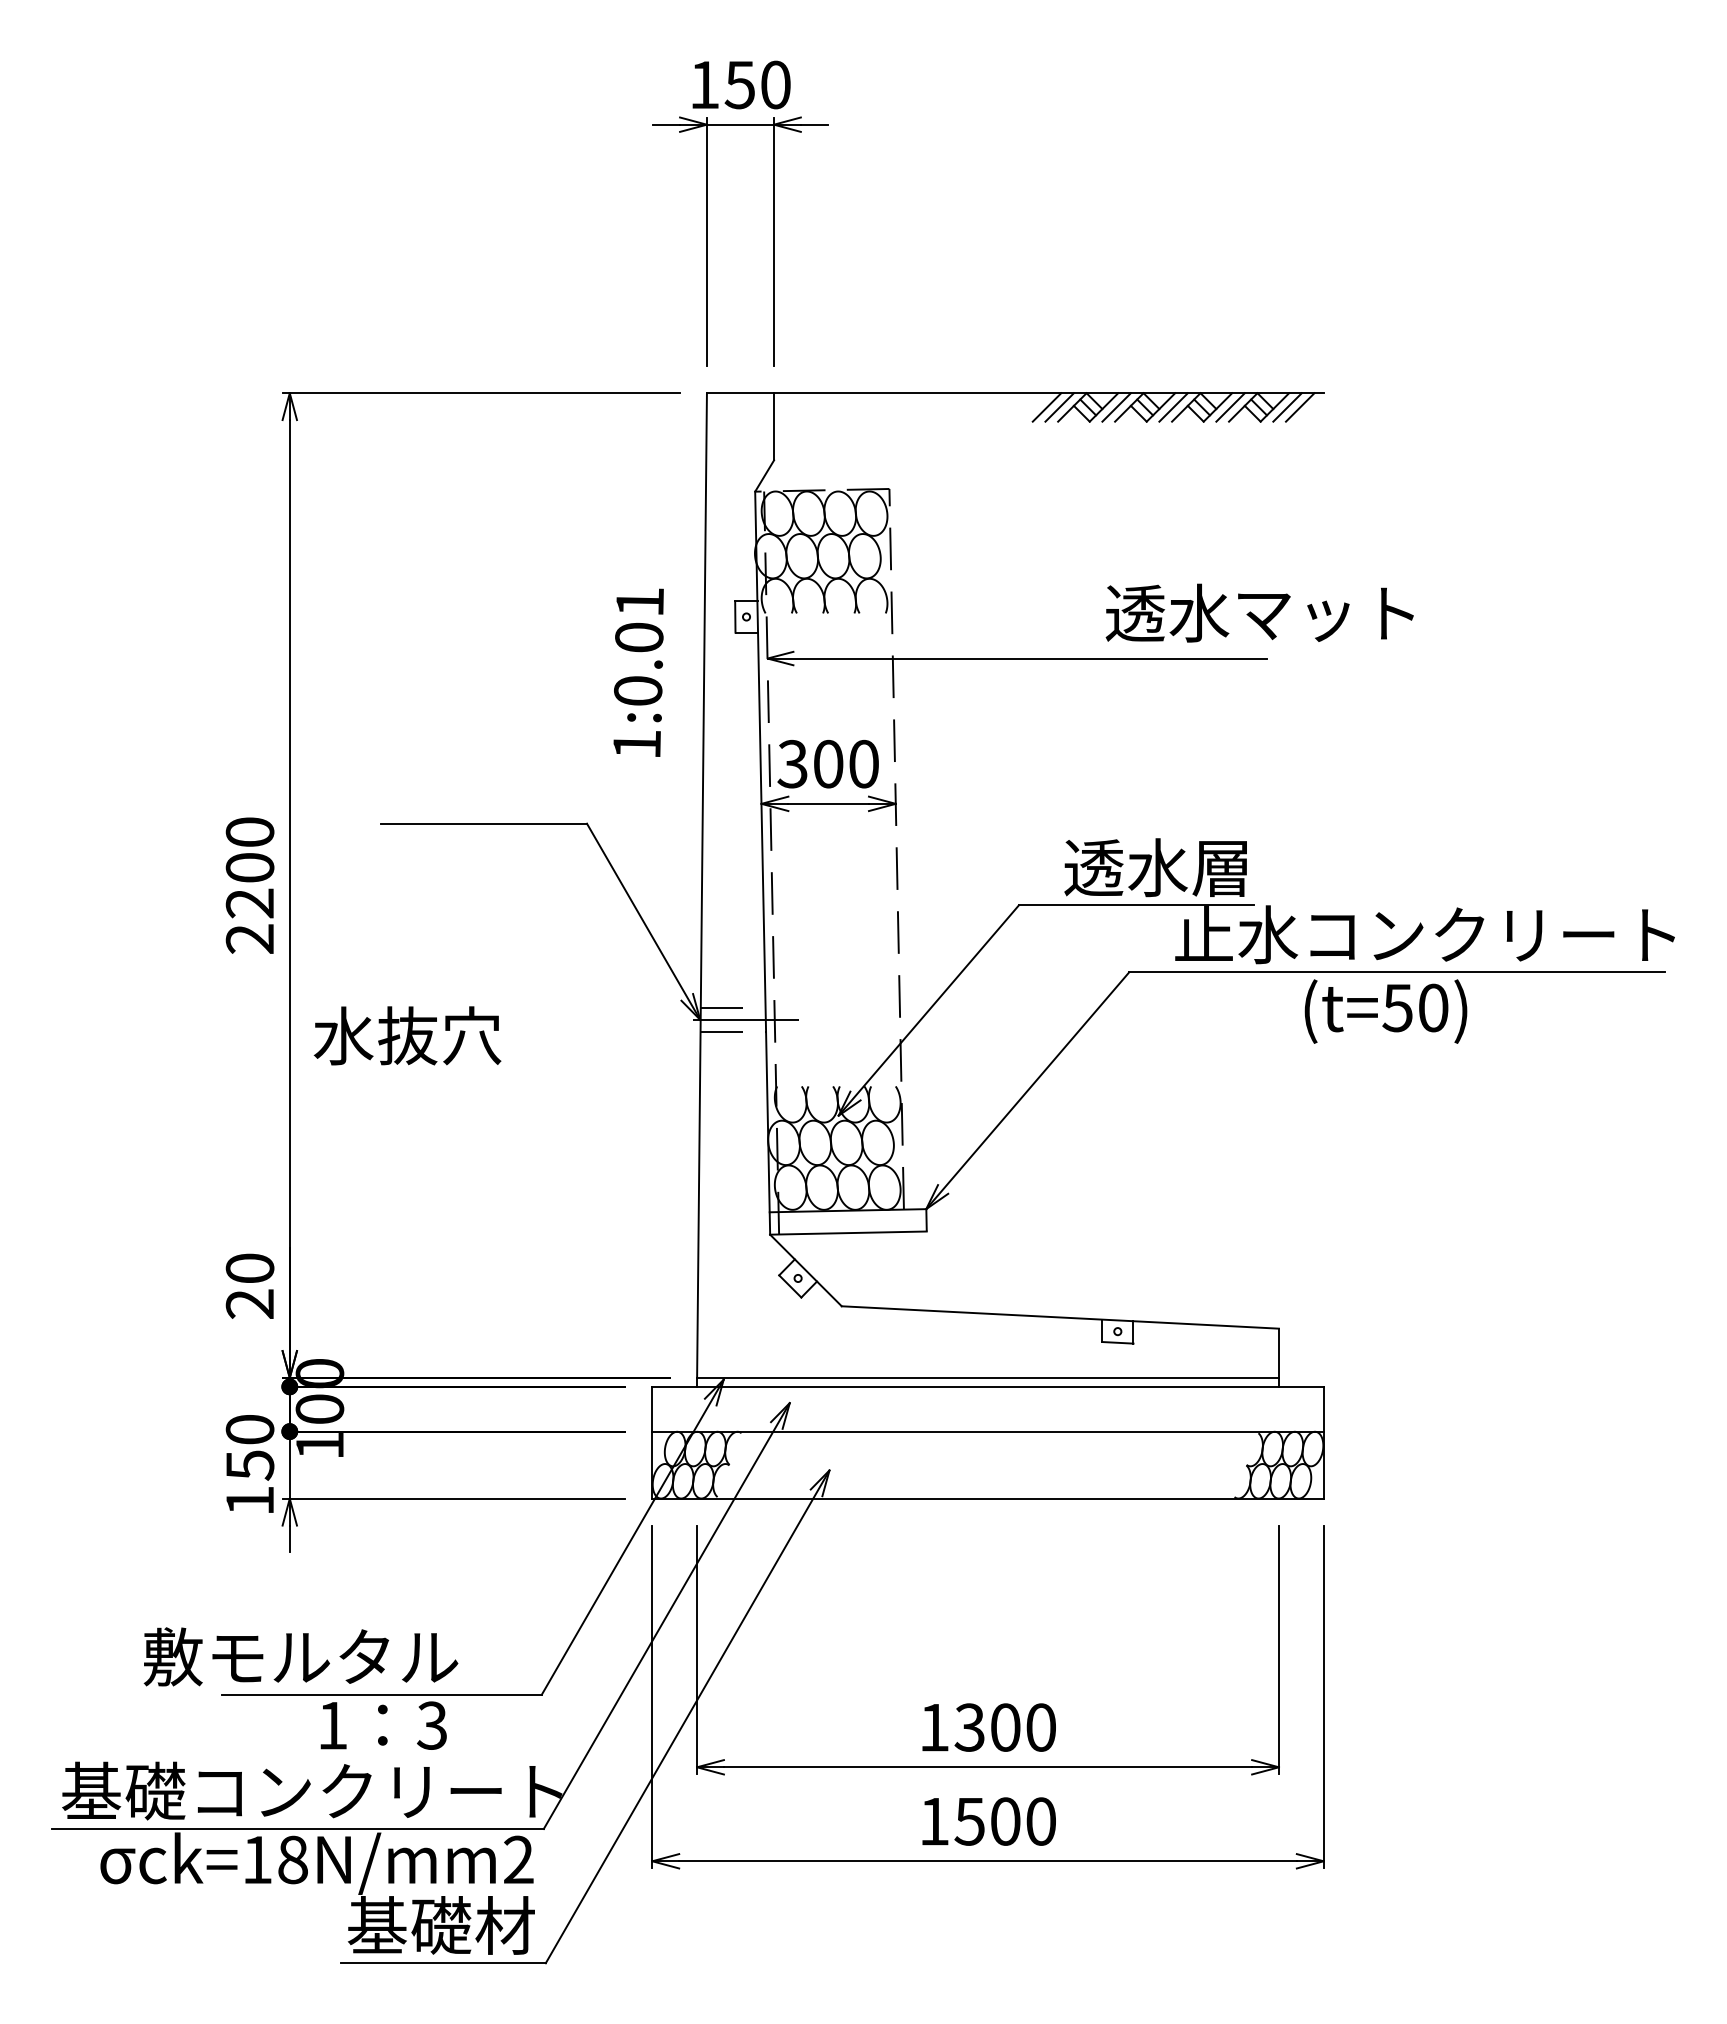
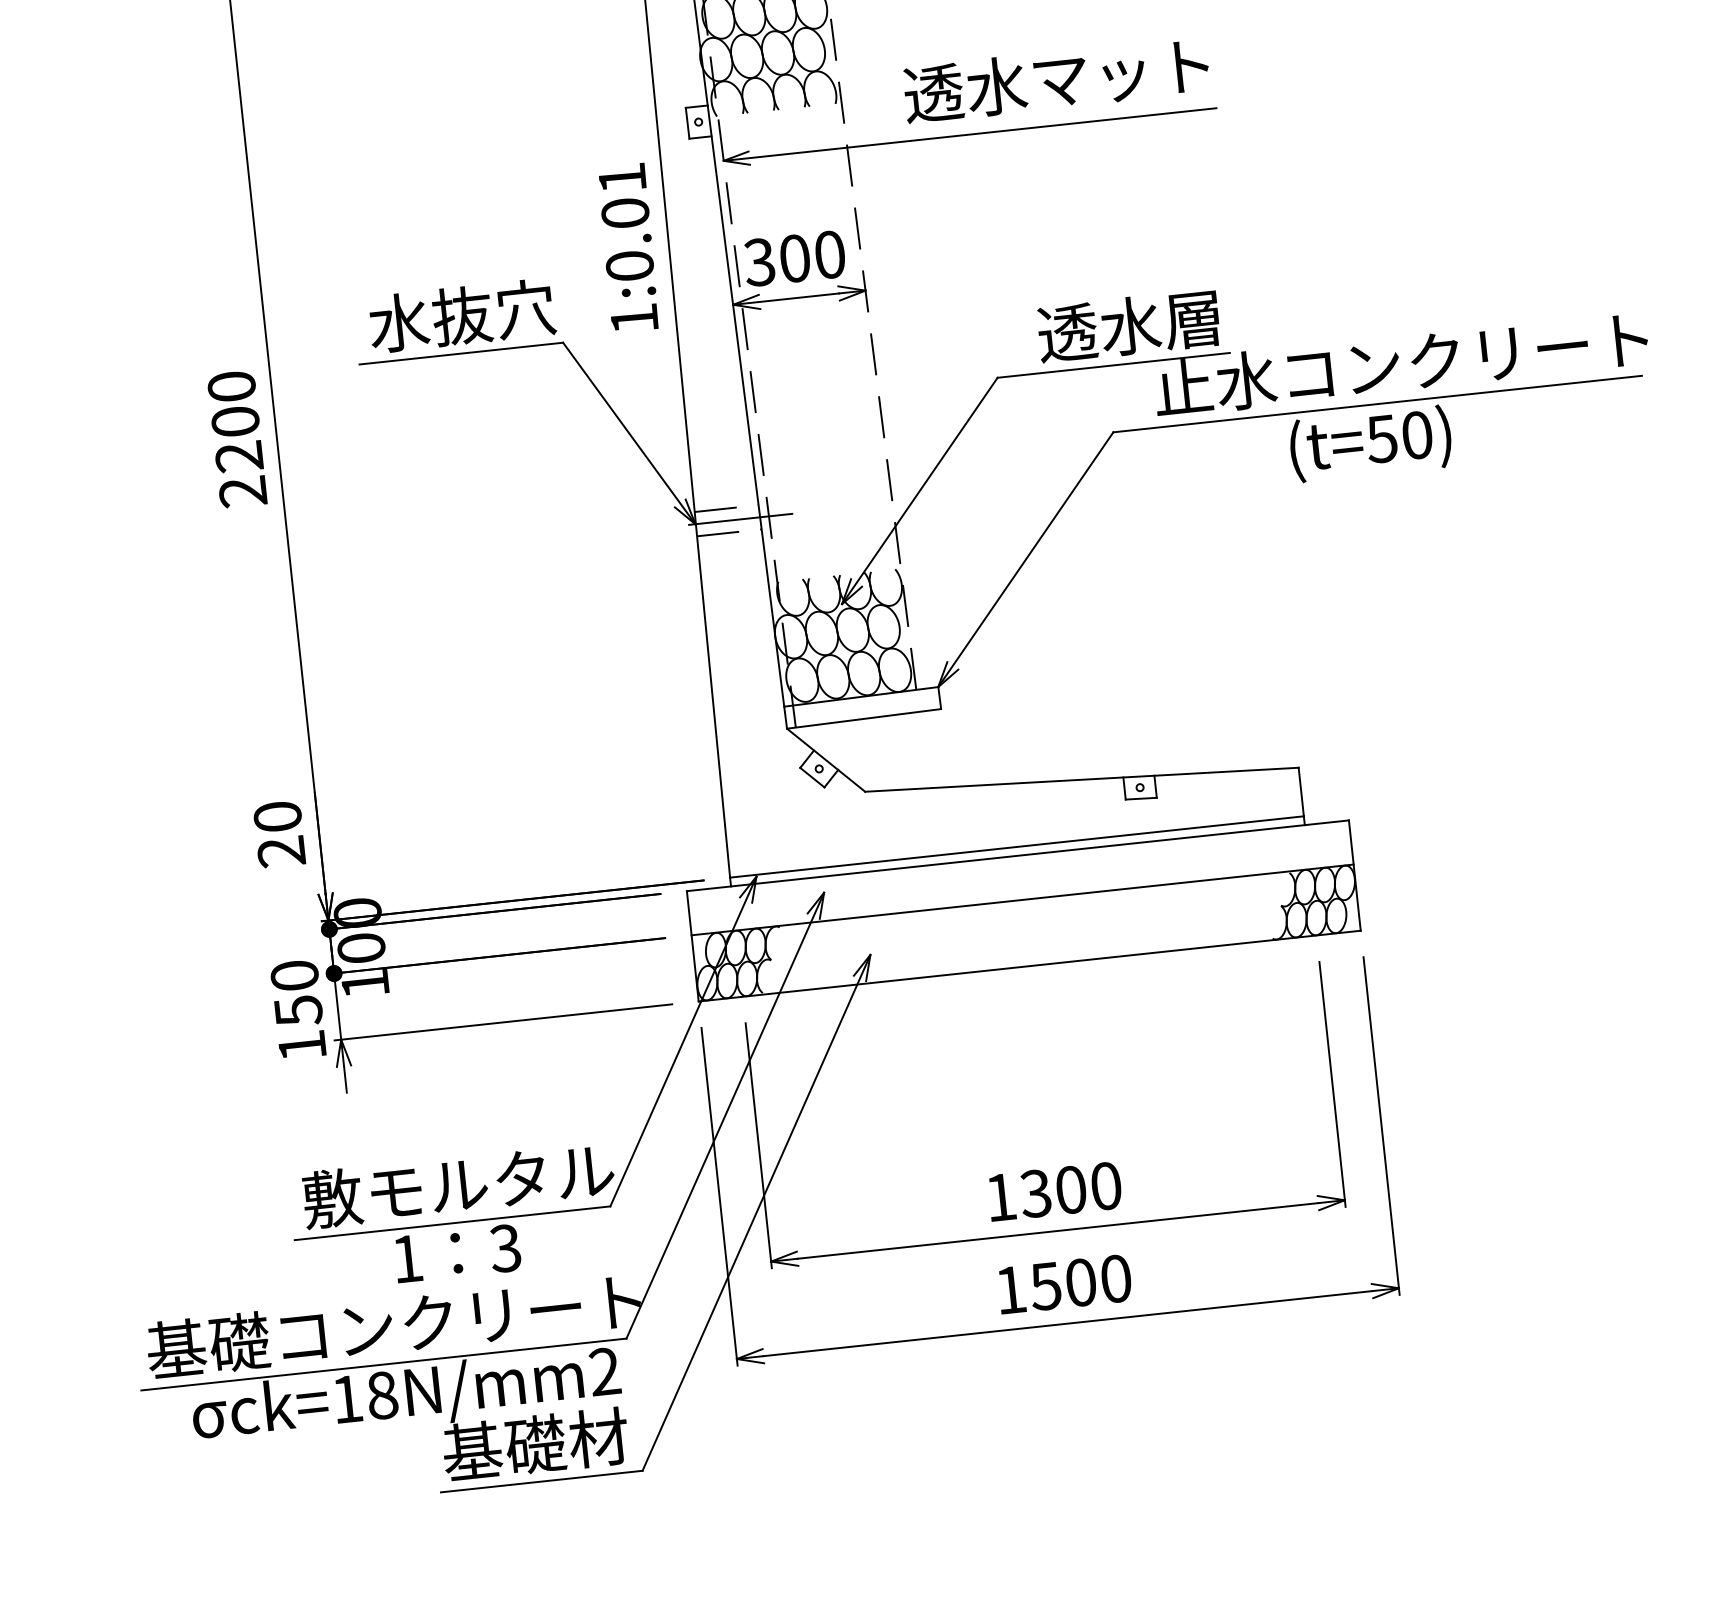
text: (1259, 612) -> (1056, 79), moved
text: (638, 672) -> (628, 247), moved
text: (407, 1035) -> (461, 315), moved
text: (300, 1656) -> (458, 1184), moved

